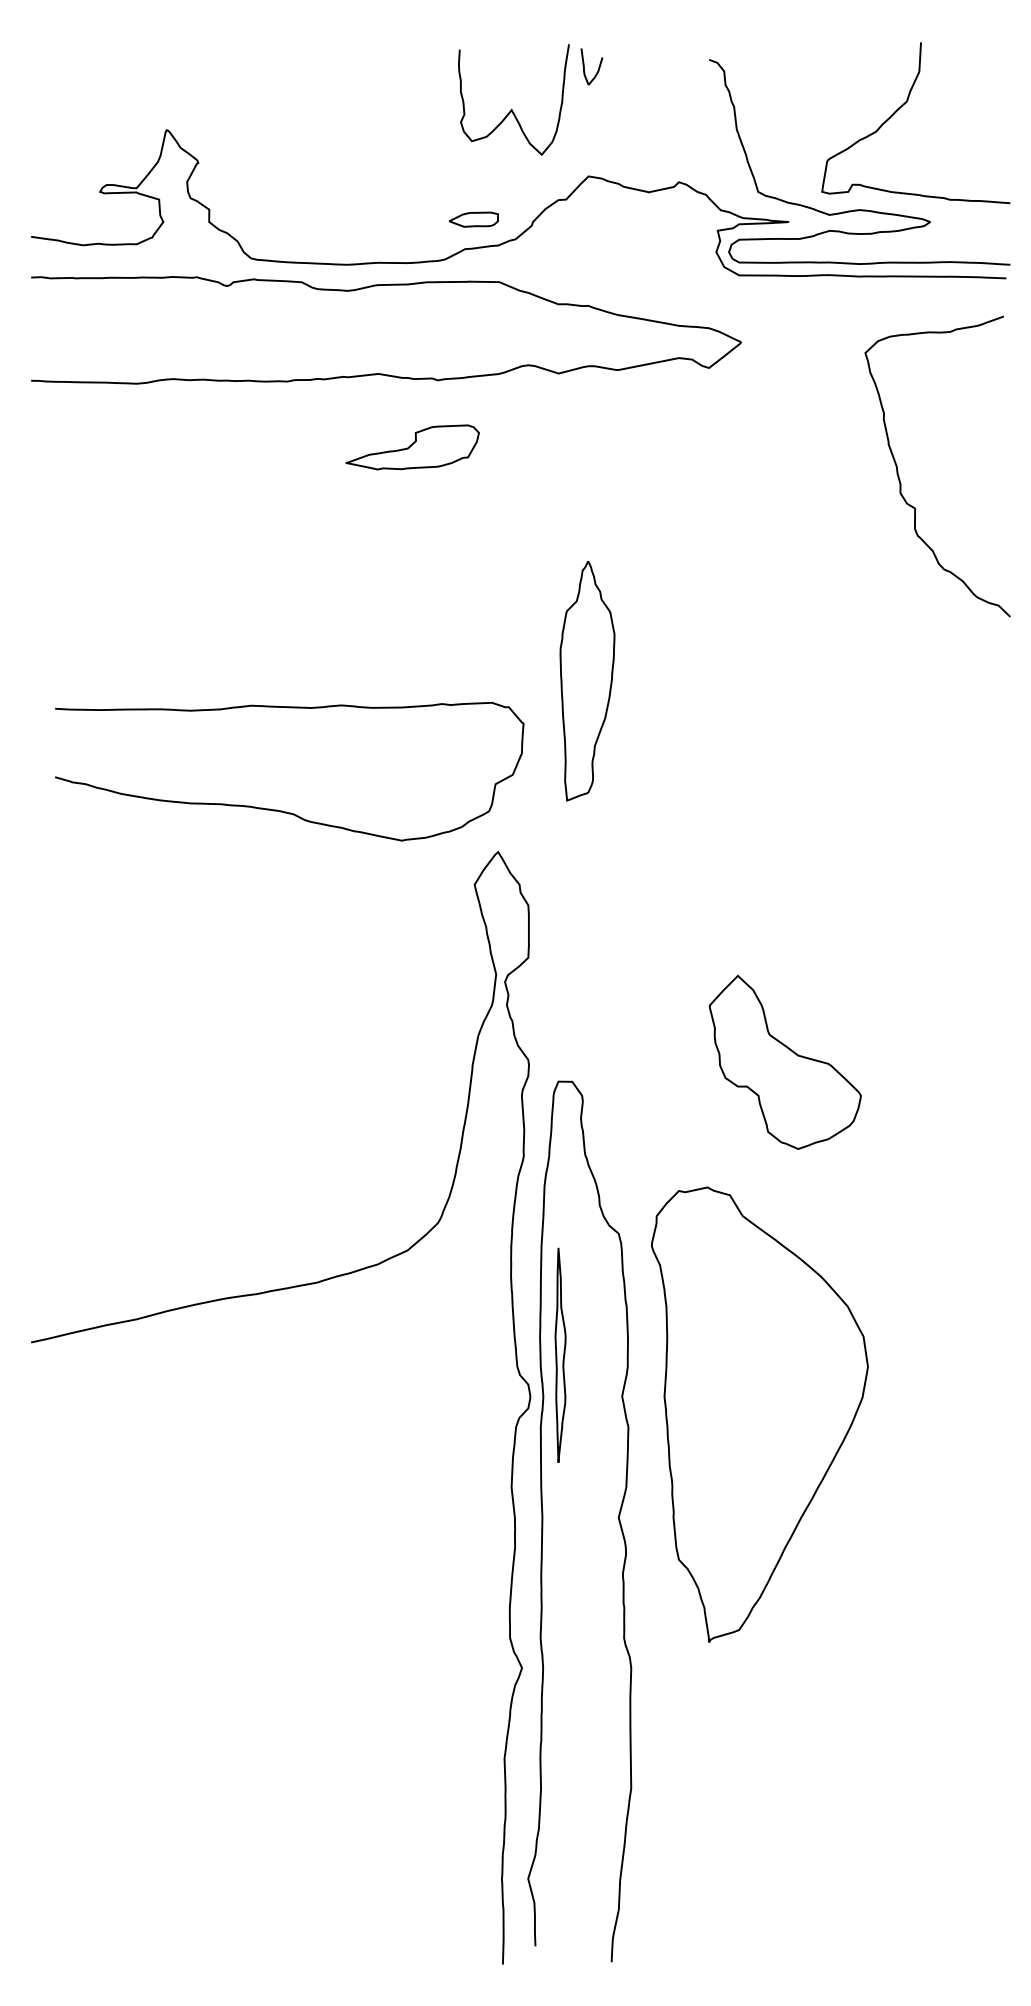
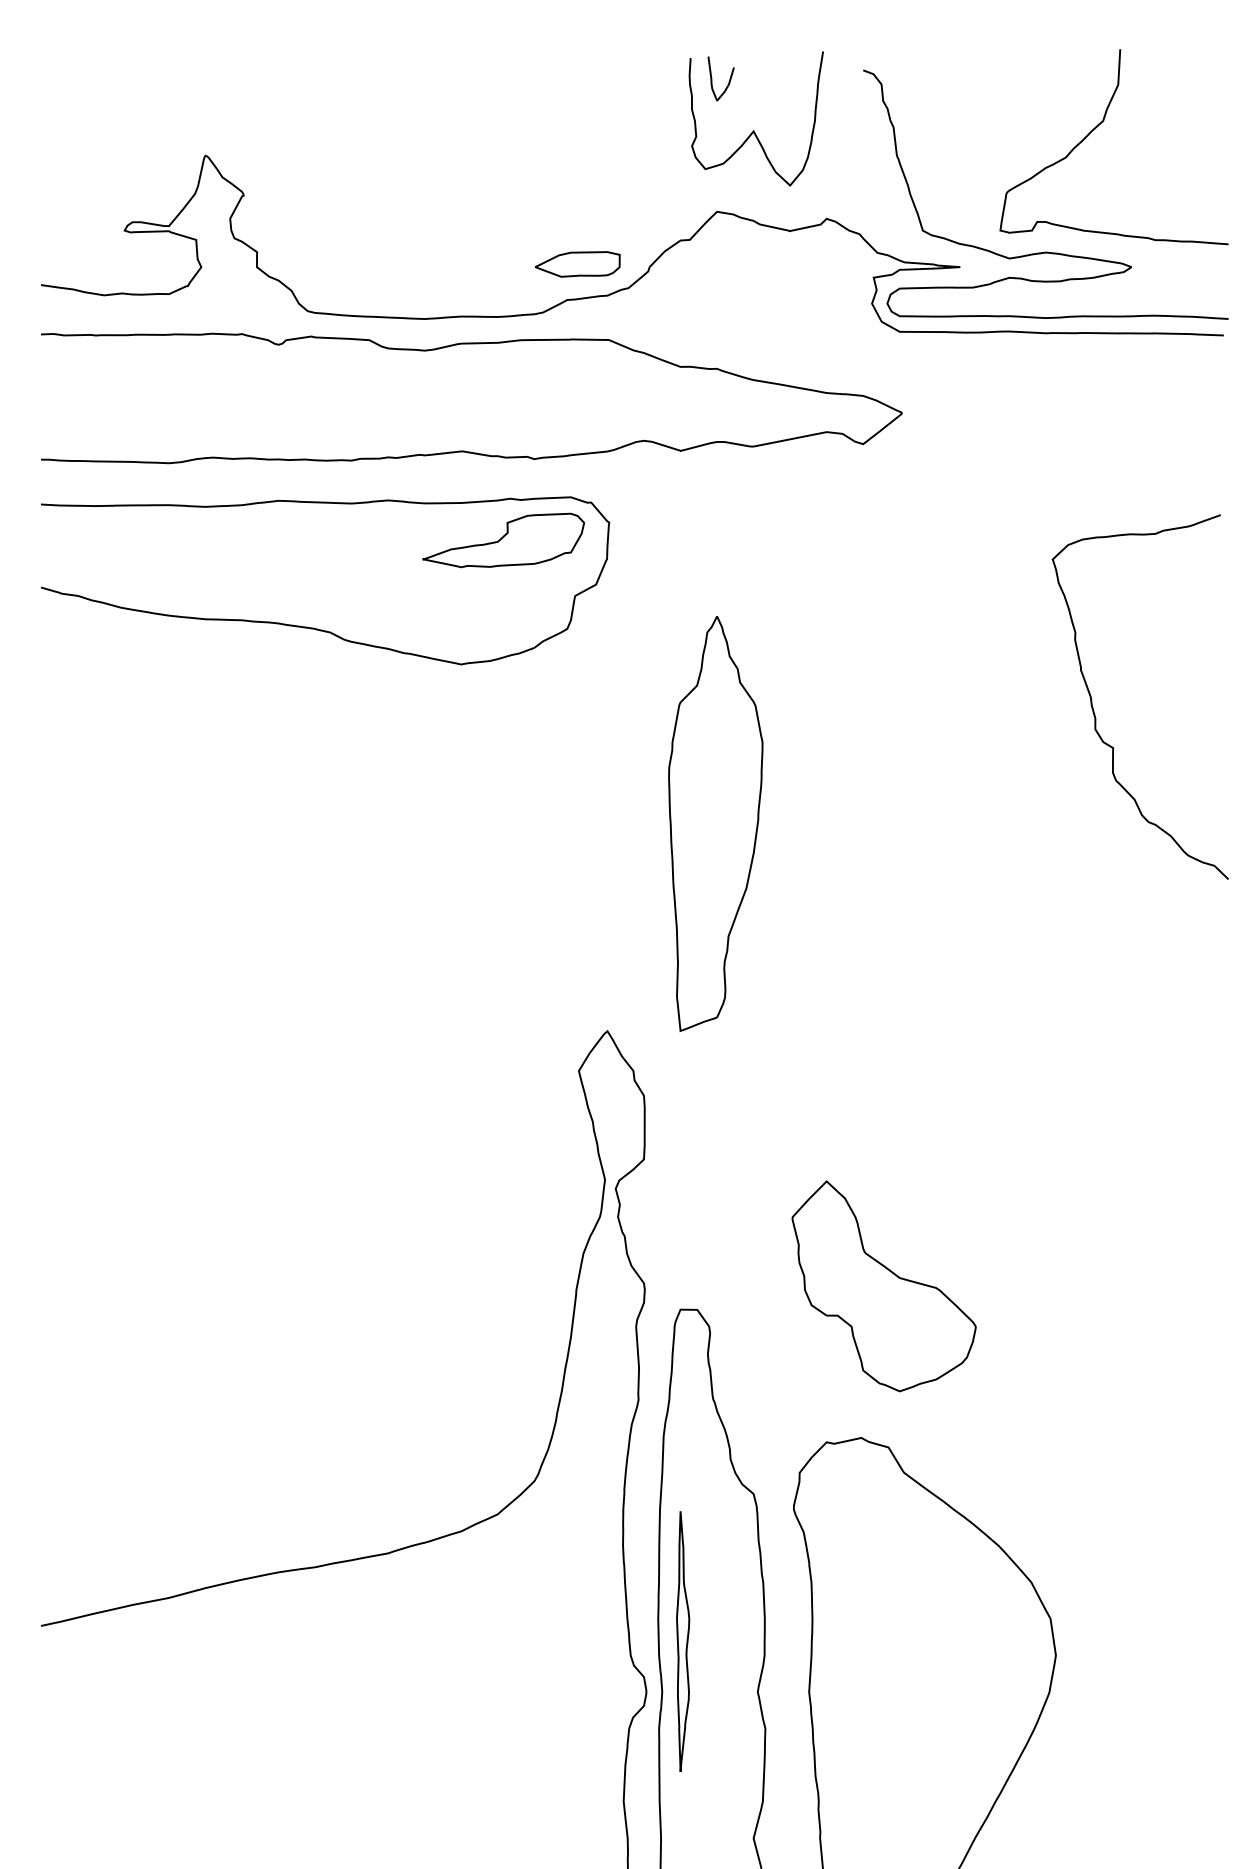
curve: (511, 108) -> (753, 129), moved
part: (473, 219) -> (577, 264), size x1.43
curve: (898, 470) -> (1092, 701), moved
part: (587, 680) -> (715, 823), size x1.43
part: (282, 810) -> (316, 627), moved
part: (784, 1061) -> (883, 1285), moved

